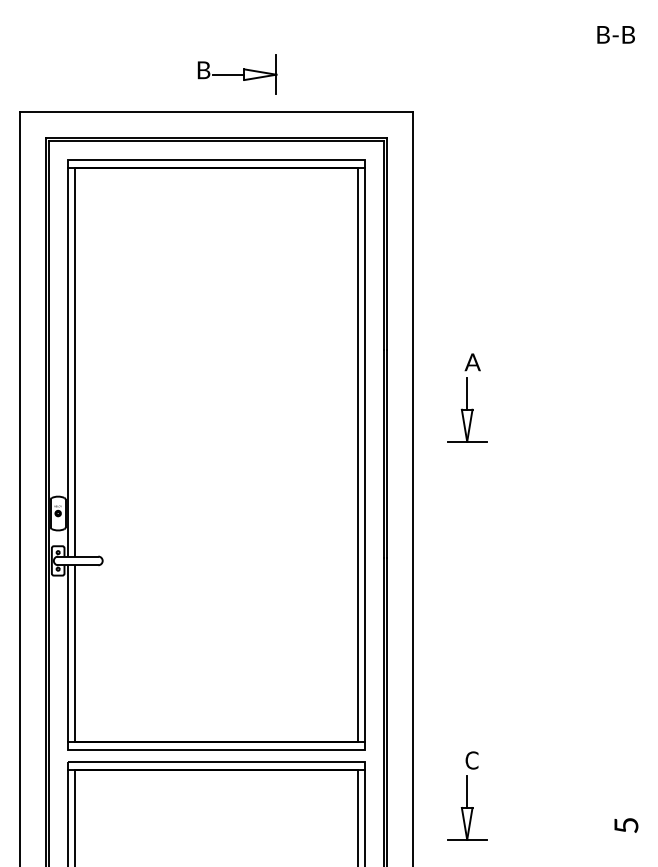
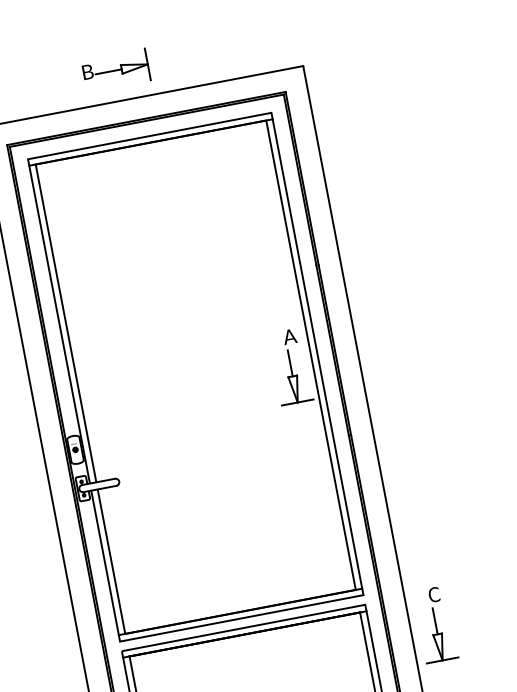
part: (237, 74) -> (116, 70), moved
part: (467, 397) -> (291, 366), moved
part: (467, 795) -> (435, 624), moved

